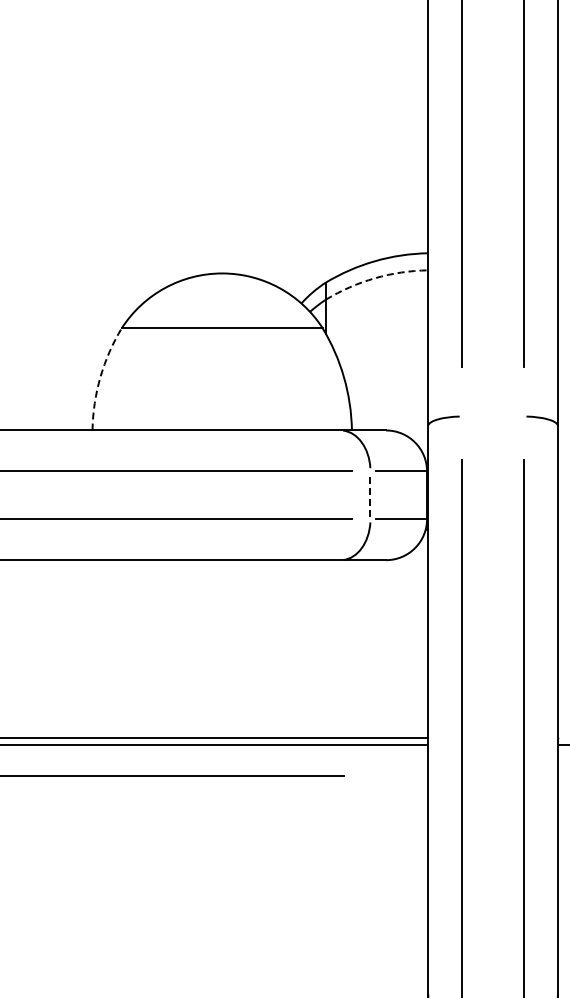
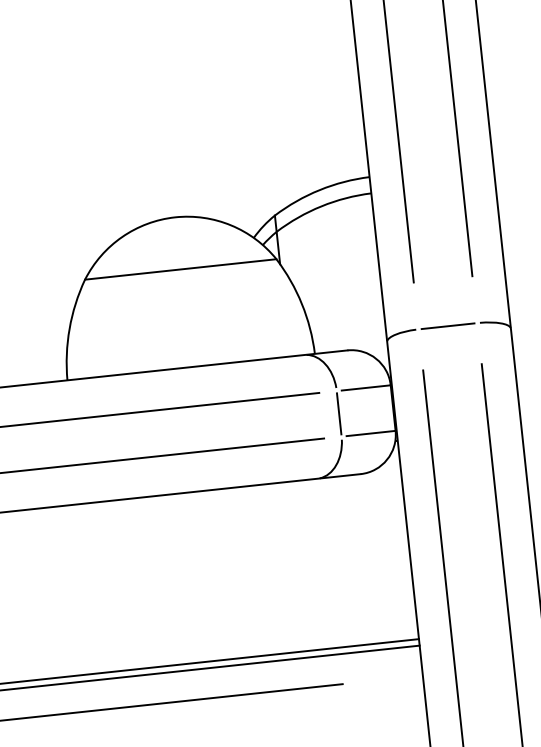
arc: (375, 278) -> (321, 206), dashed -> solid
arc: (100, 377) -> (69, 329), dashed -> solid
line: (492, 416) -> (447, 326), added
line: (370, 495) -> (339, 414), dashed -> solid

